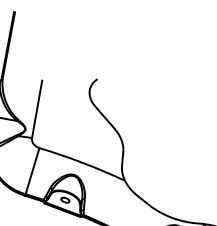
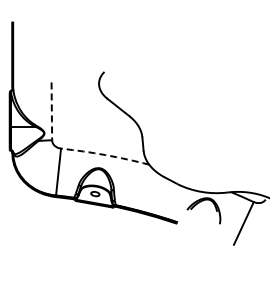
line: (36, 108) -> (51, 111), solid -> dashed
arc: (82, 163) -> (105, 155), solid -> dashed

